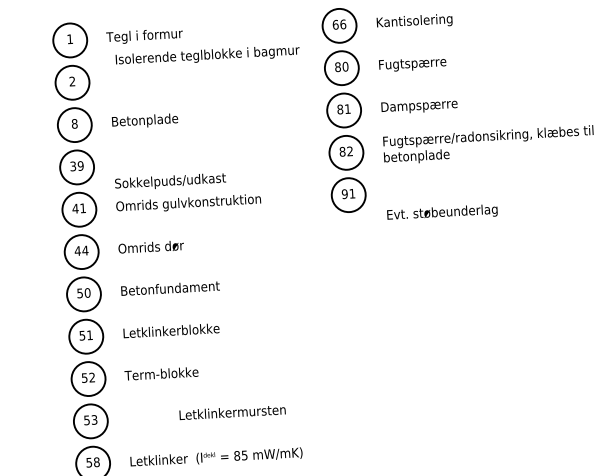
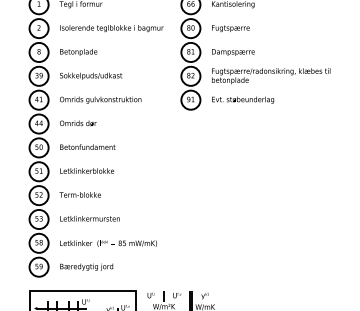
text: (207, 55) -> (111, 28), moved
text: (171, 180) -> (91, 75), moved
text: (443, 211) -> (243, 99), moved
text: (231, 411) -> (89, 218), moved

